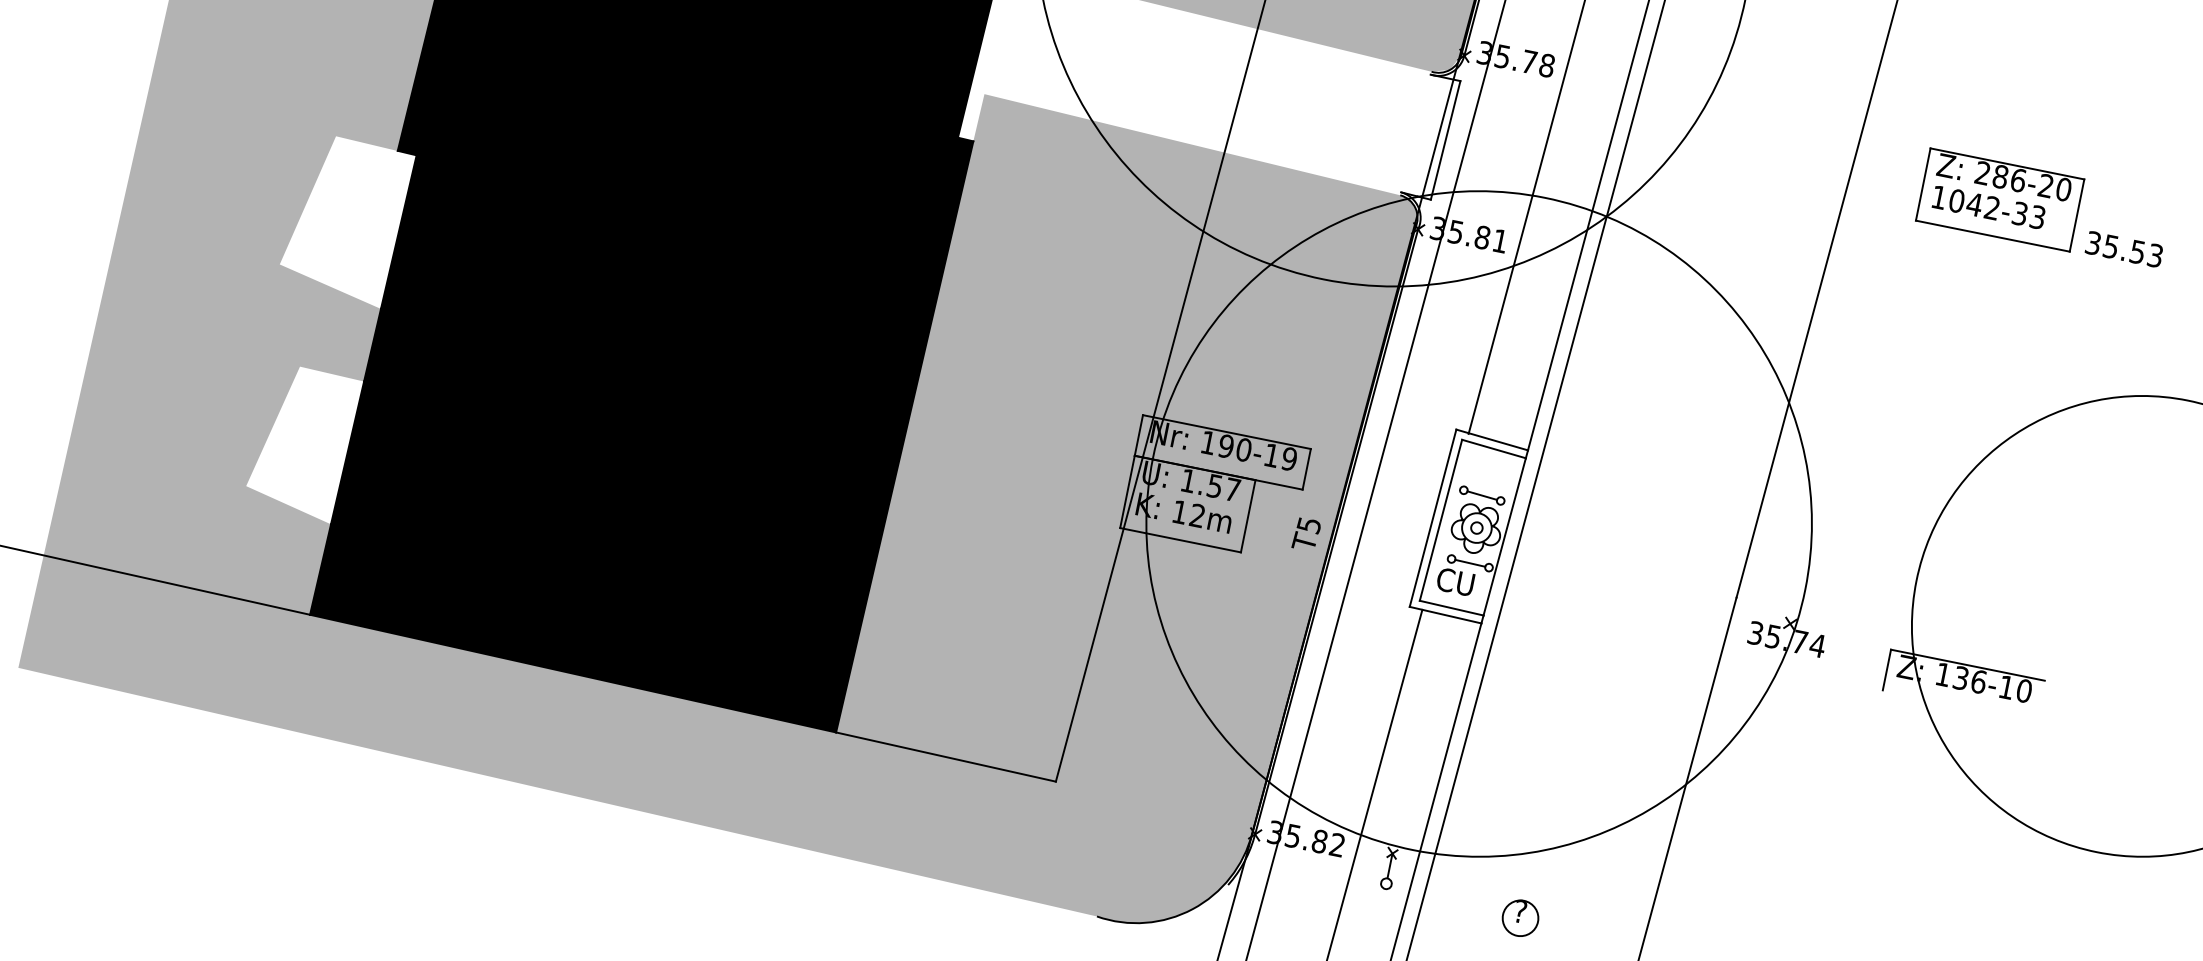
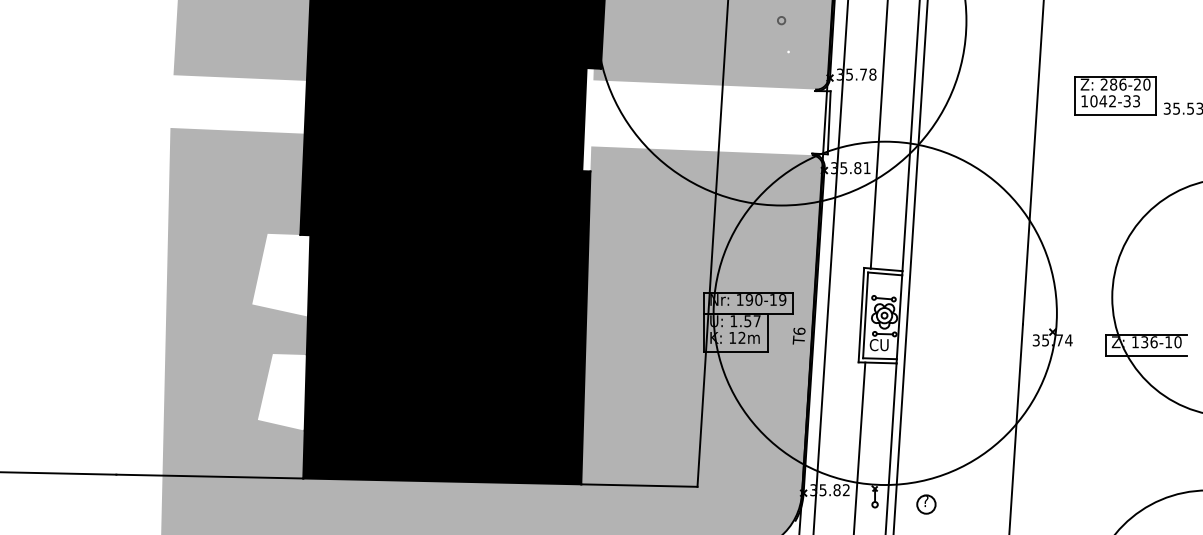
text: (1309, 525) -> (799, 331), T5 -> T6
line: (1958, 706) -> (1146, 356), added
part: (1520, 918) -> (926, 504), moved

